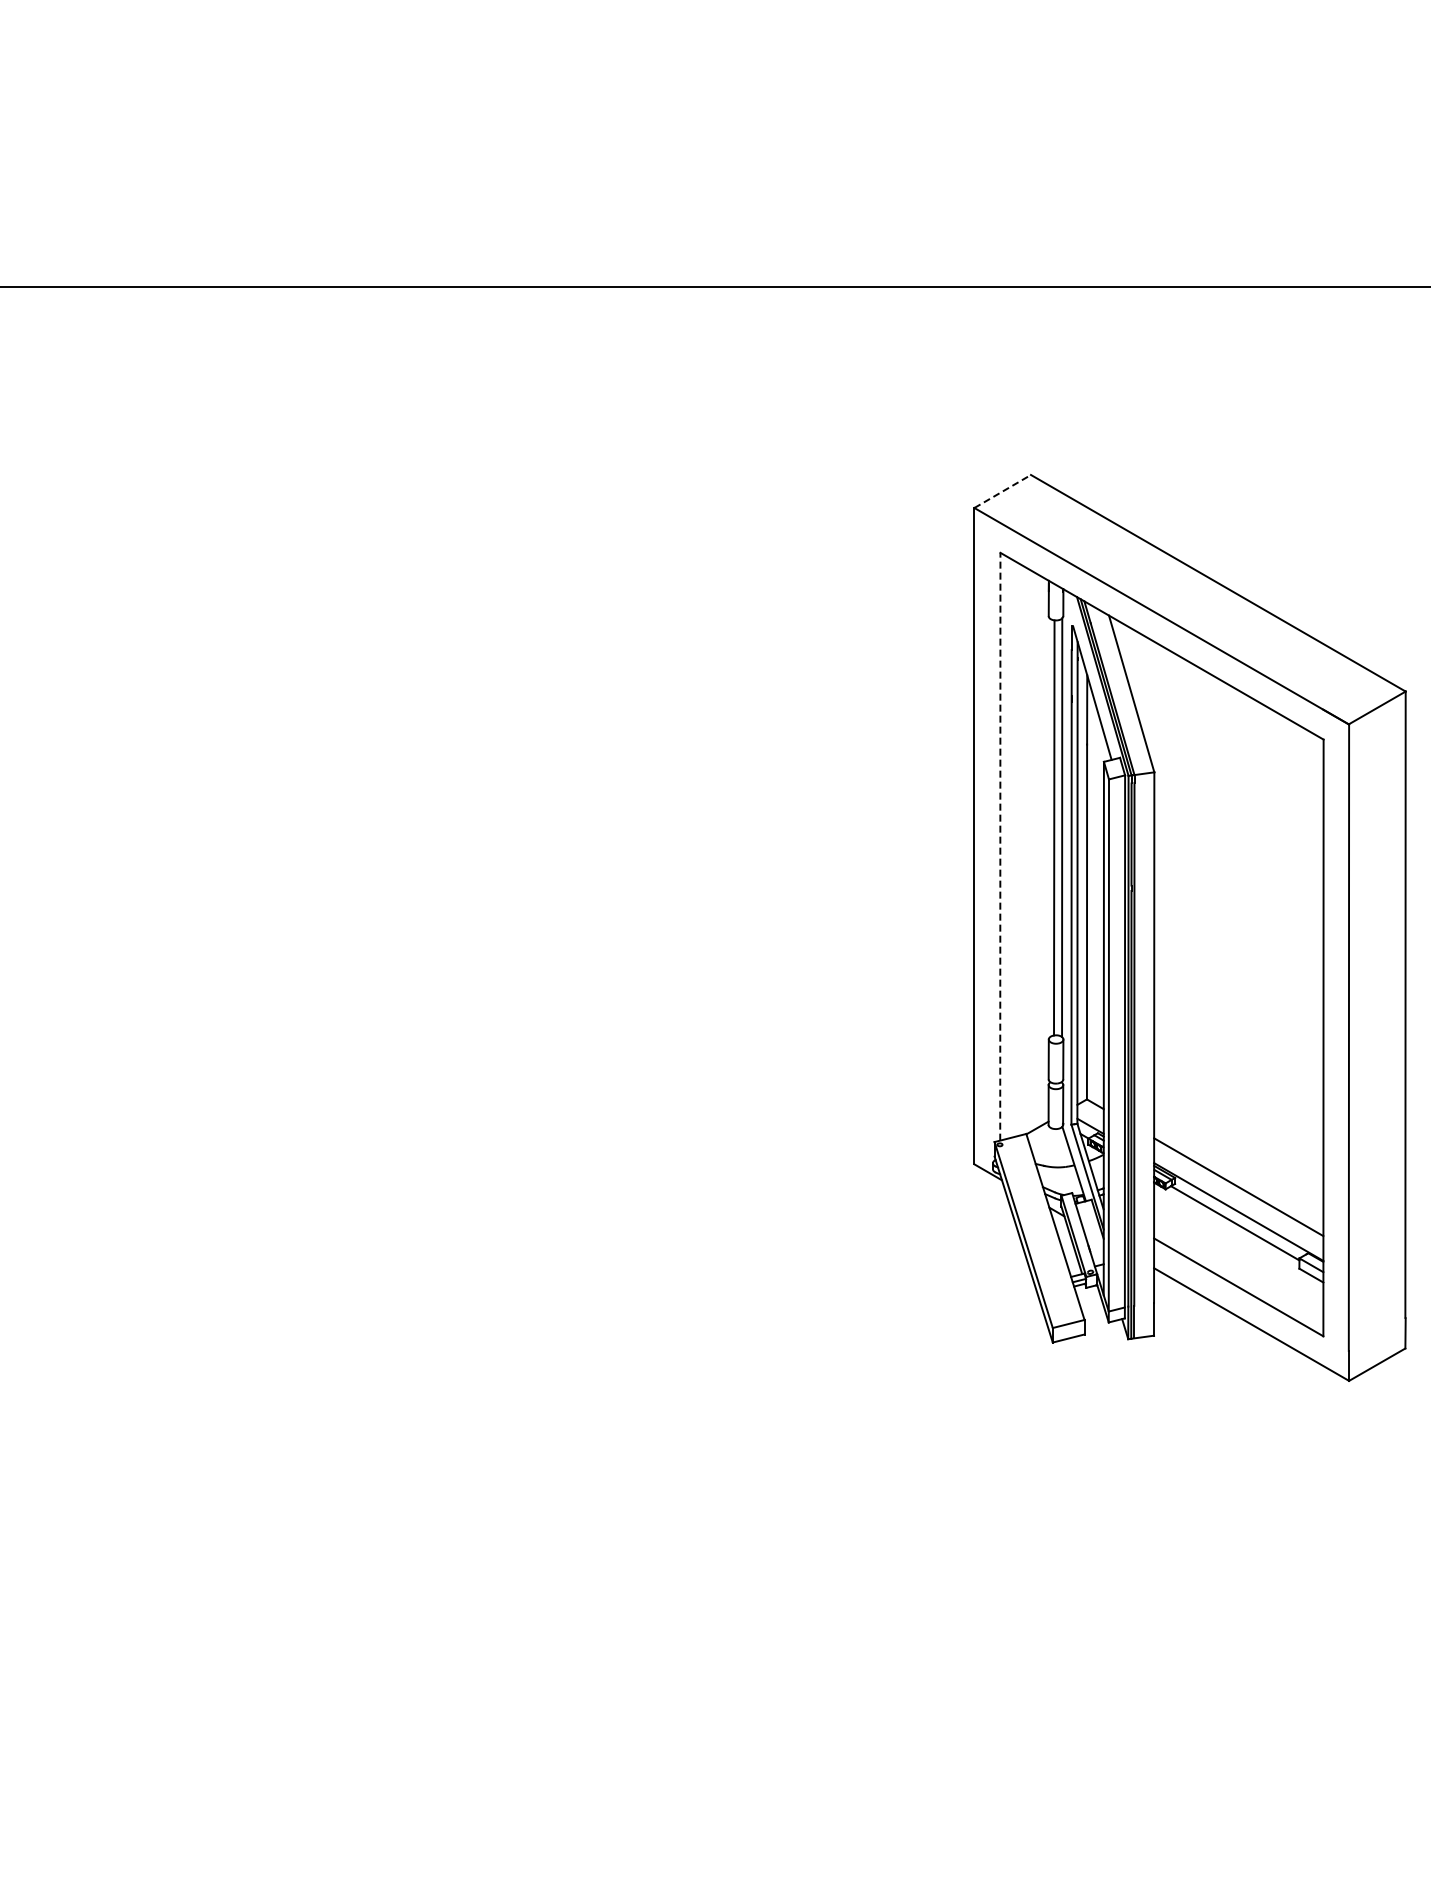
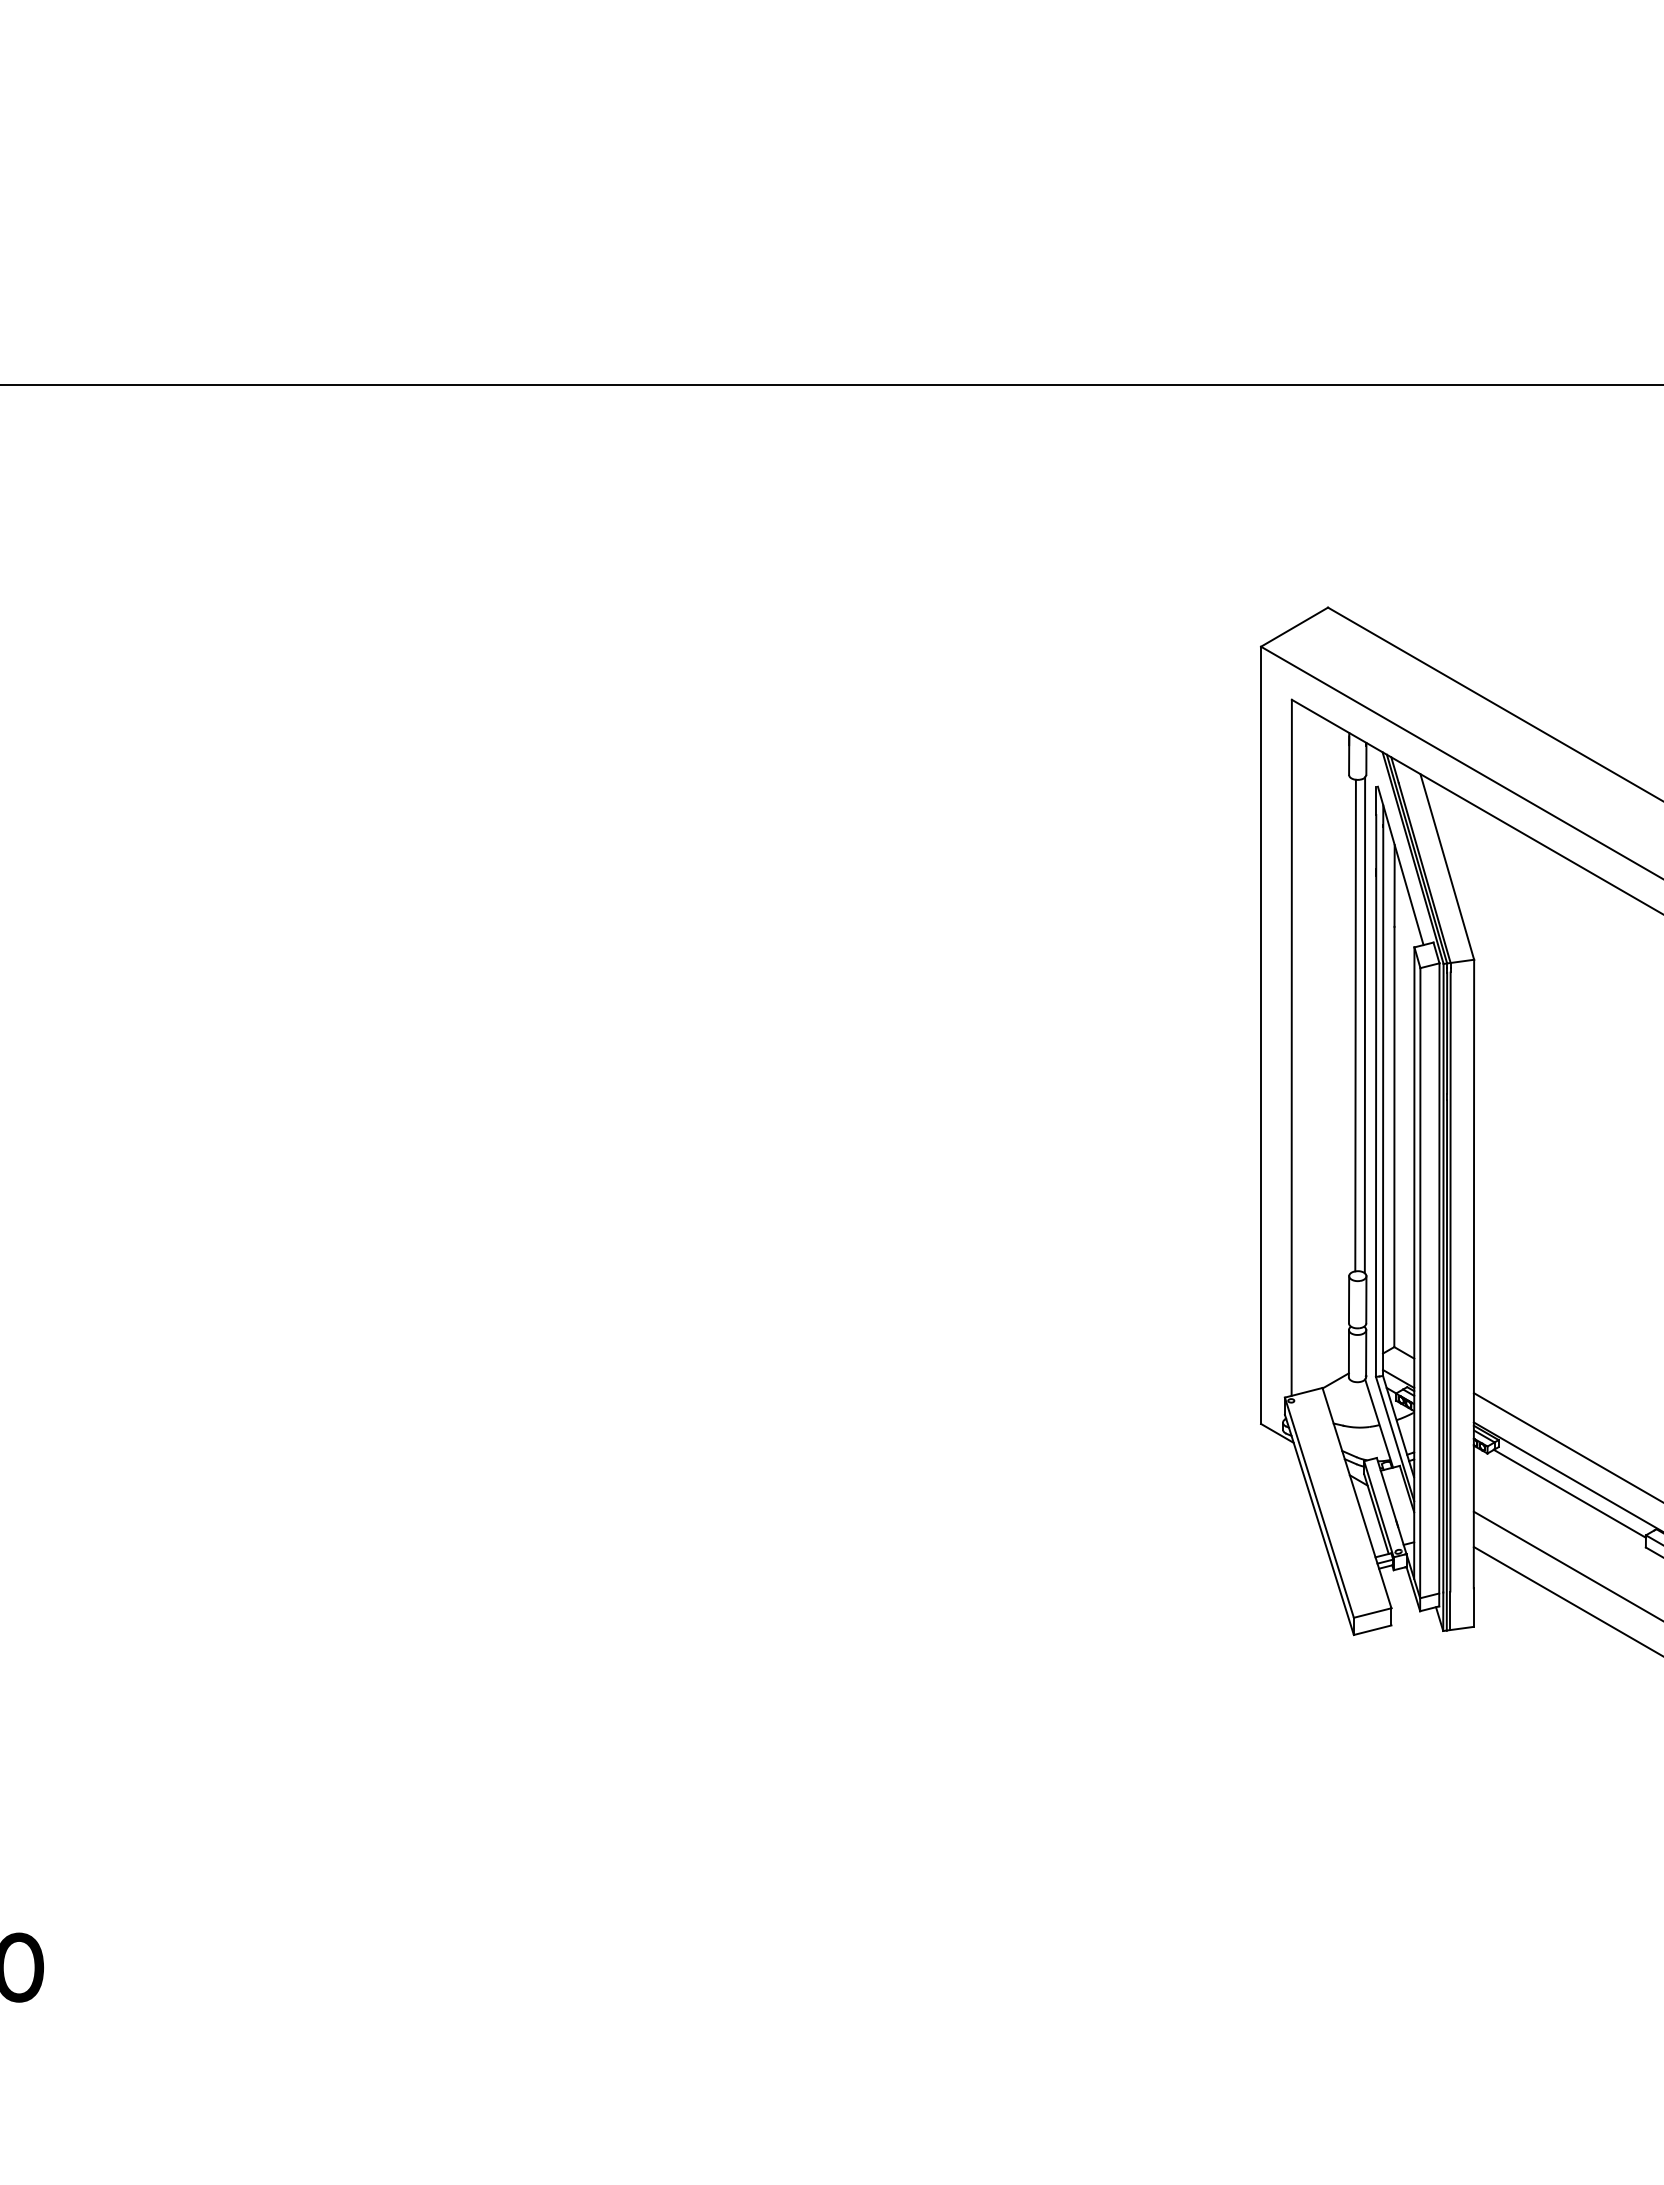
line: (1002, 491) -> (1294, 627), dashed -> solid
line: (1000, 846) -> (1291, 1047), dashed -> solid

